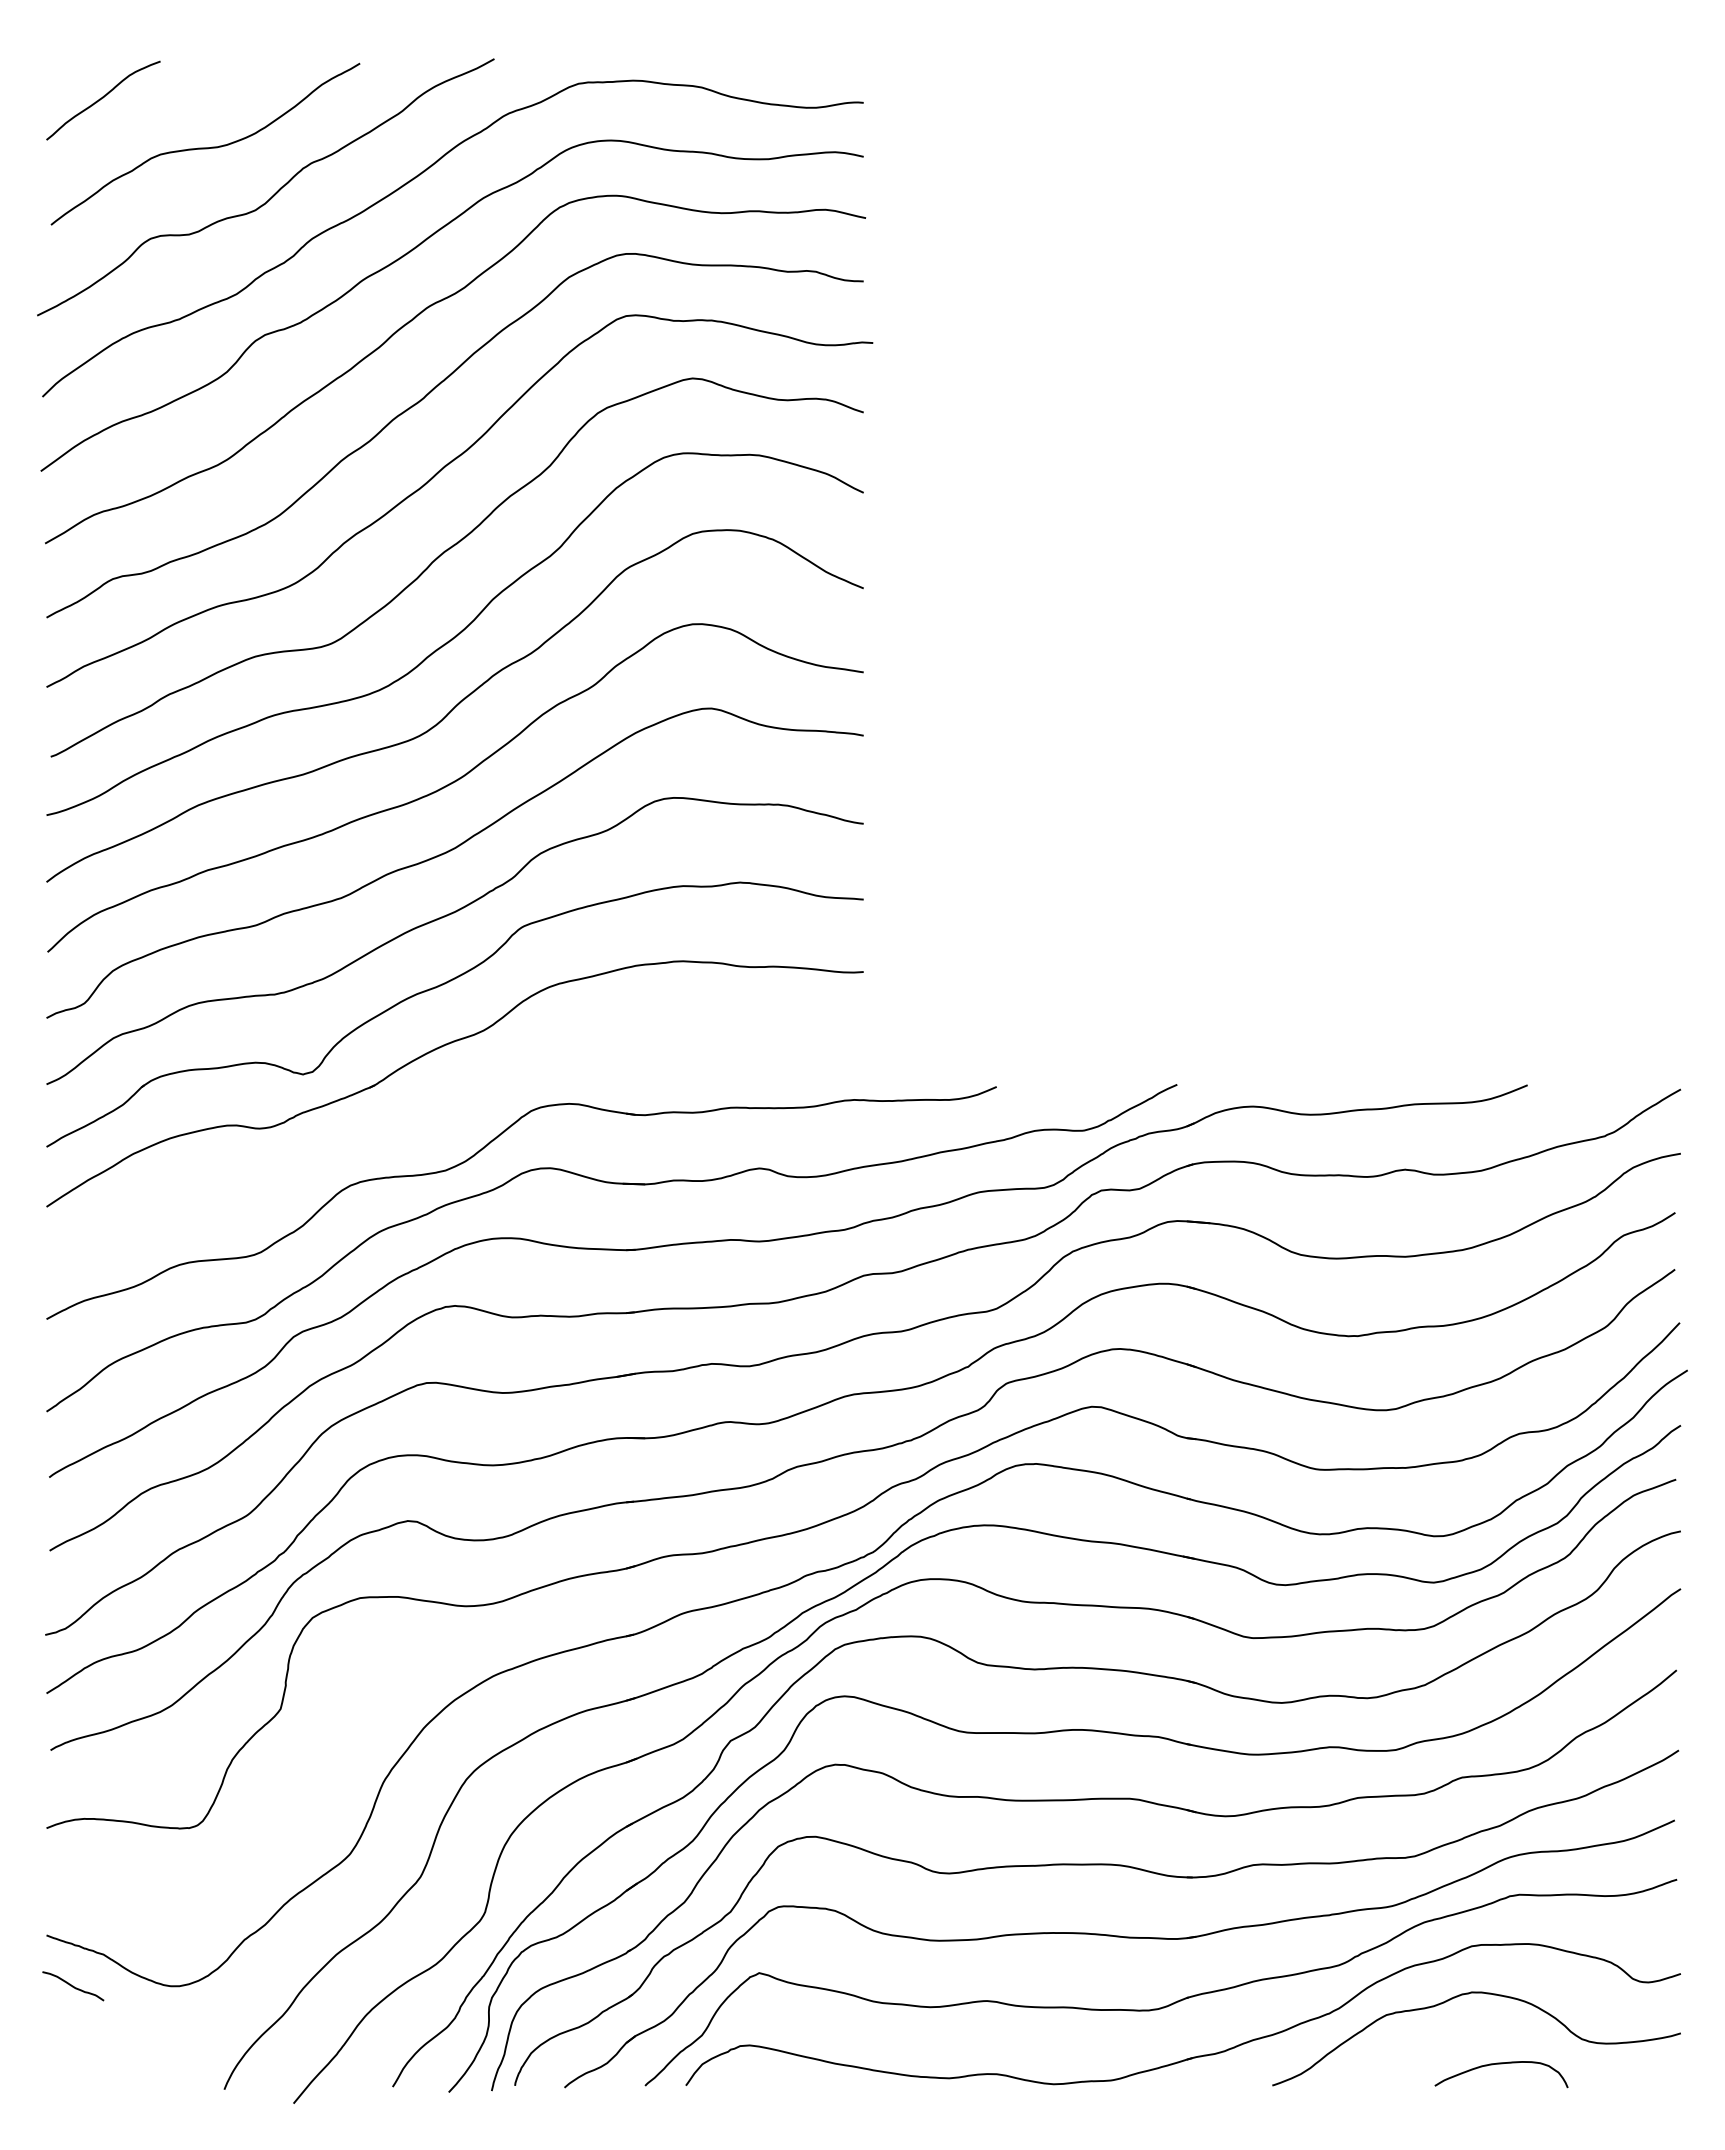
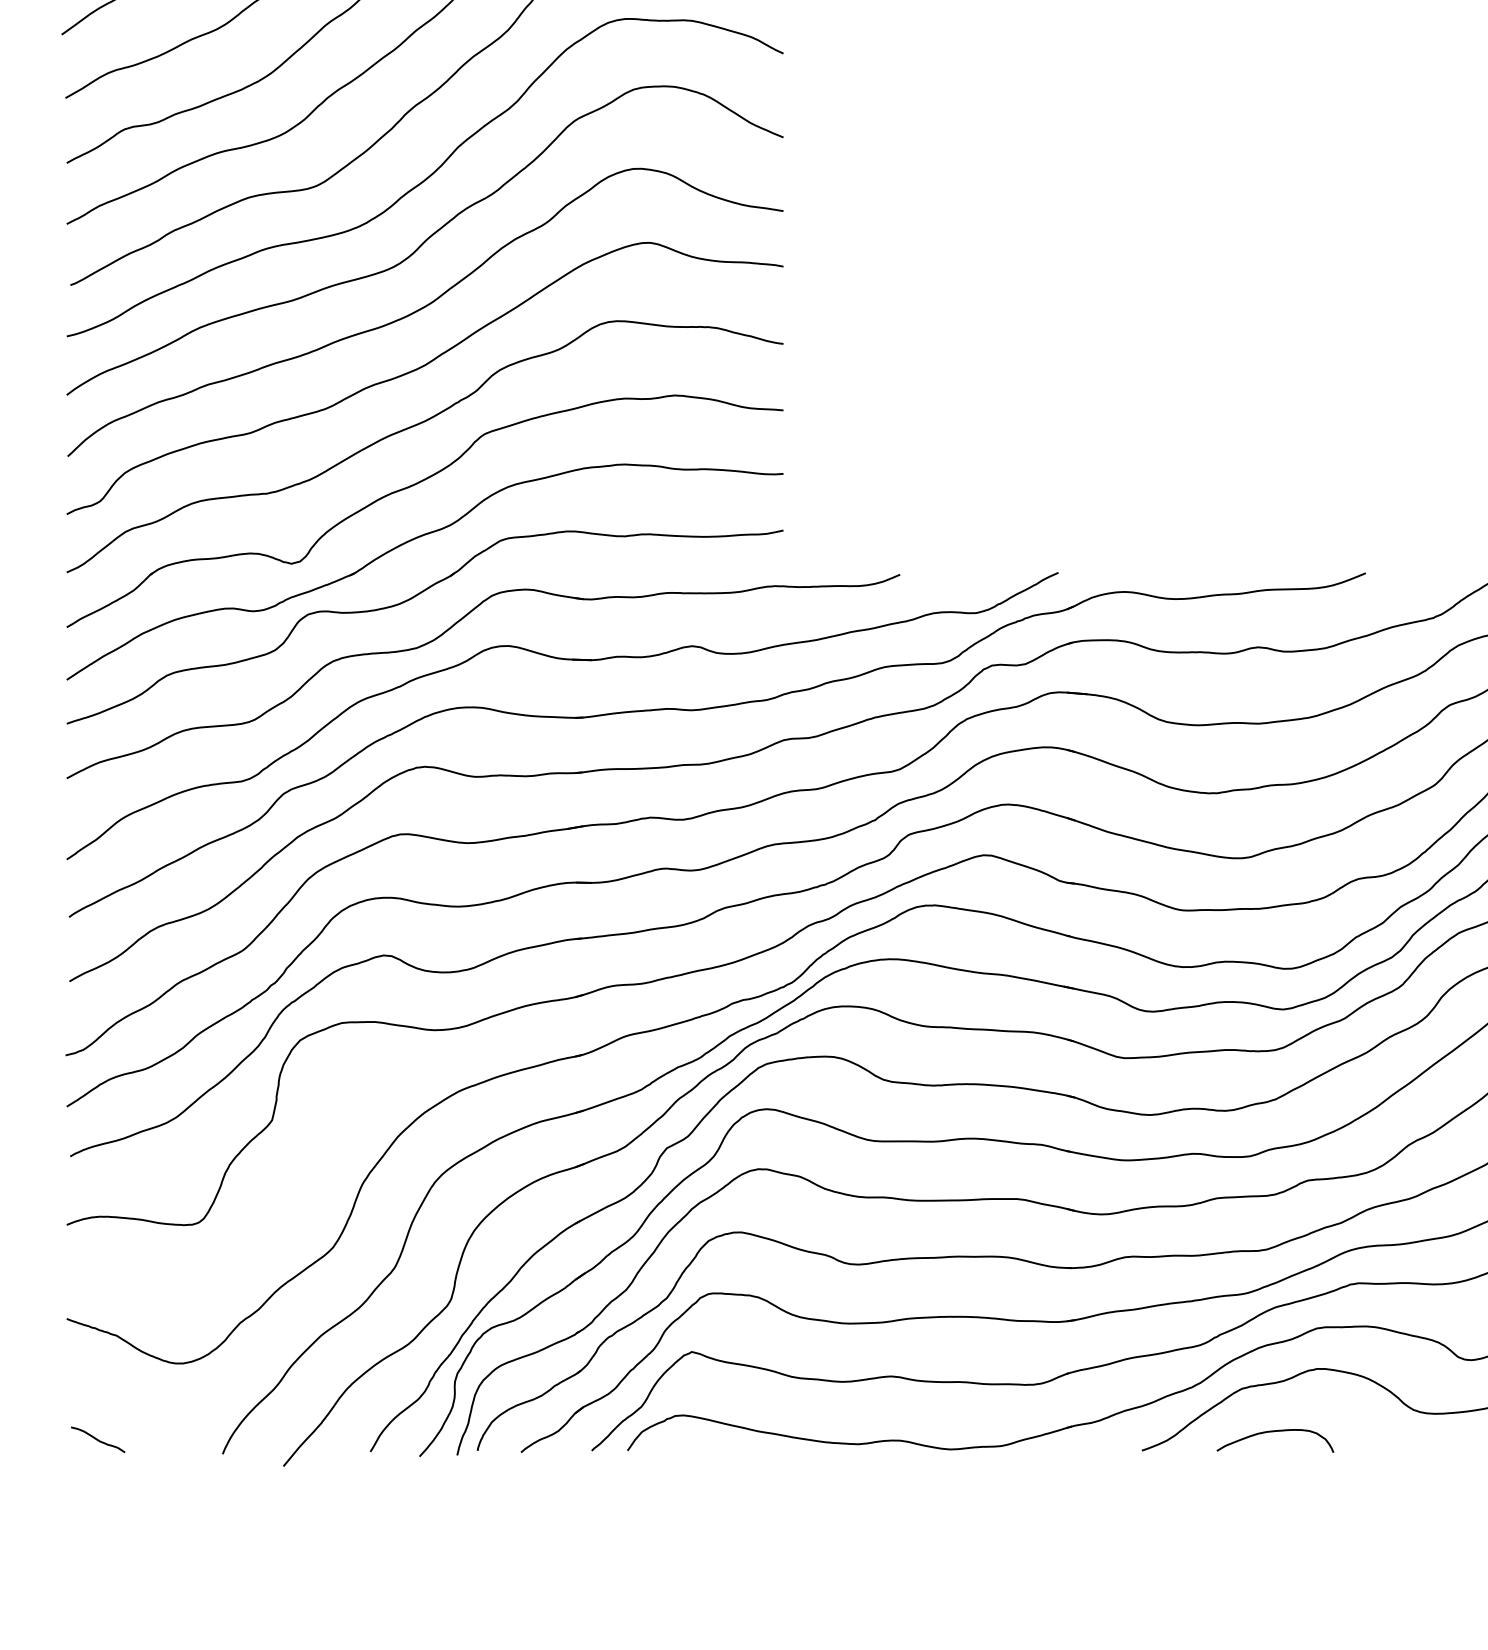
part: (437, 1116) -> (409, 600), added
curve: (73, 1986) -> (98, 1440), moved
curve: (1501, 2064) -> (1275, 1432), moved

